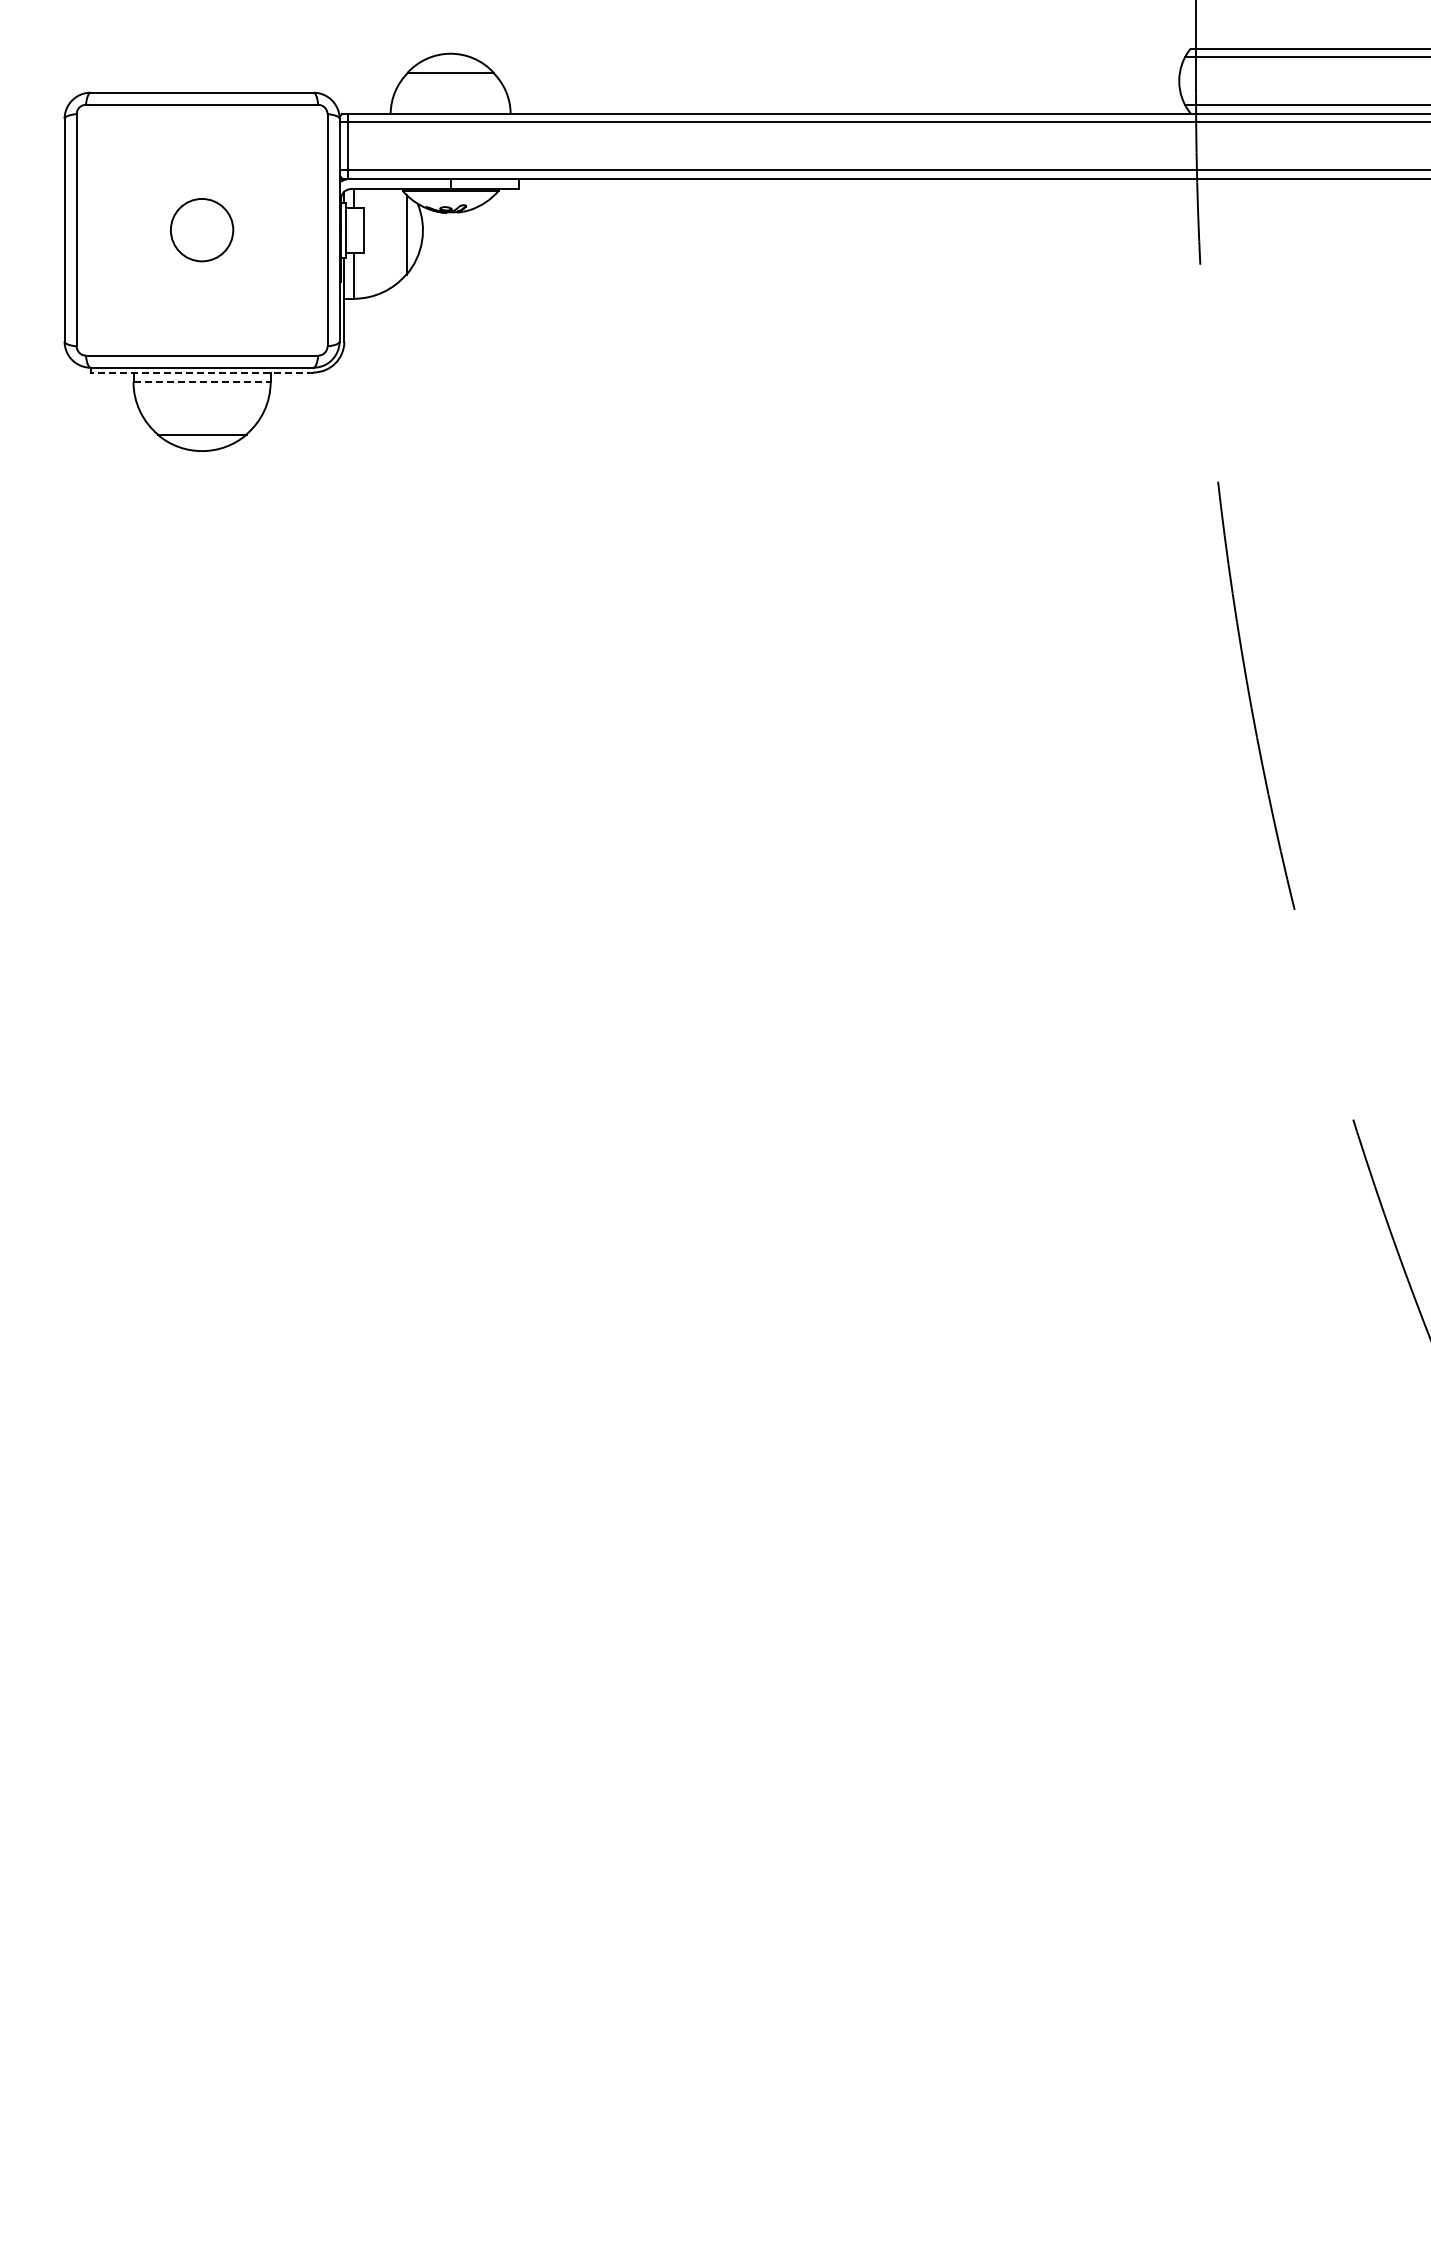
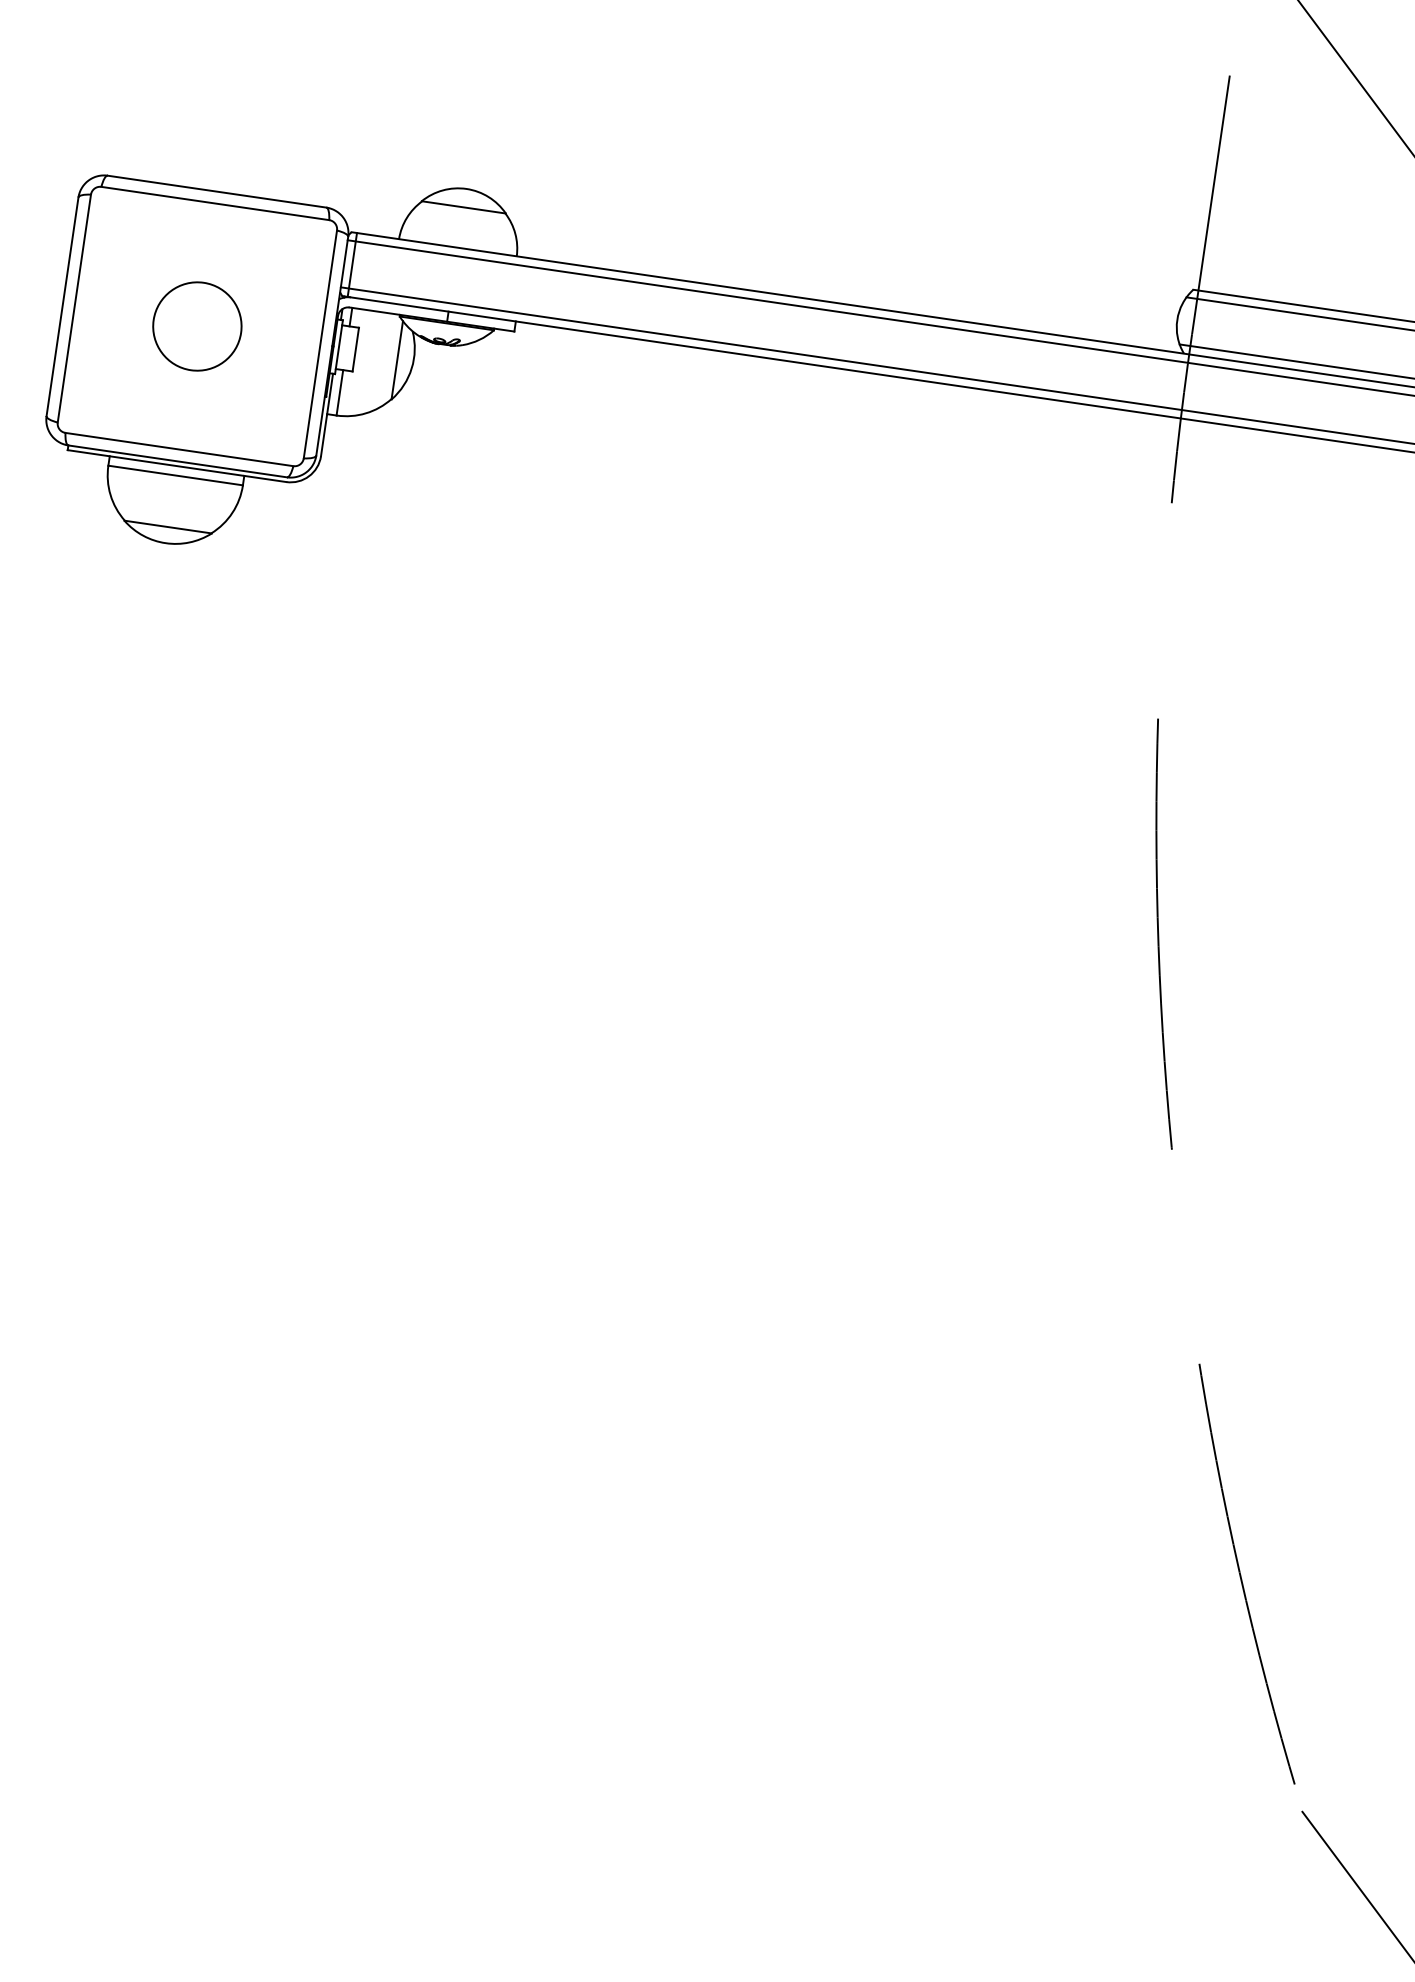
circle: (201, 229) -> (196, 325), size x1.43
line: (201, 372) -> (176, 466), dashed -> solid
line: (202, 382) -> (175, 475), dashed -> solid

